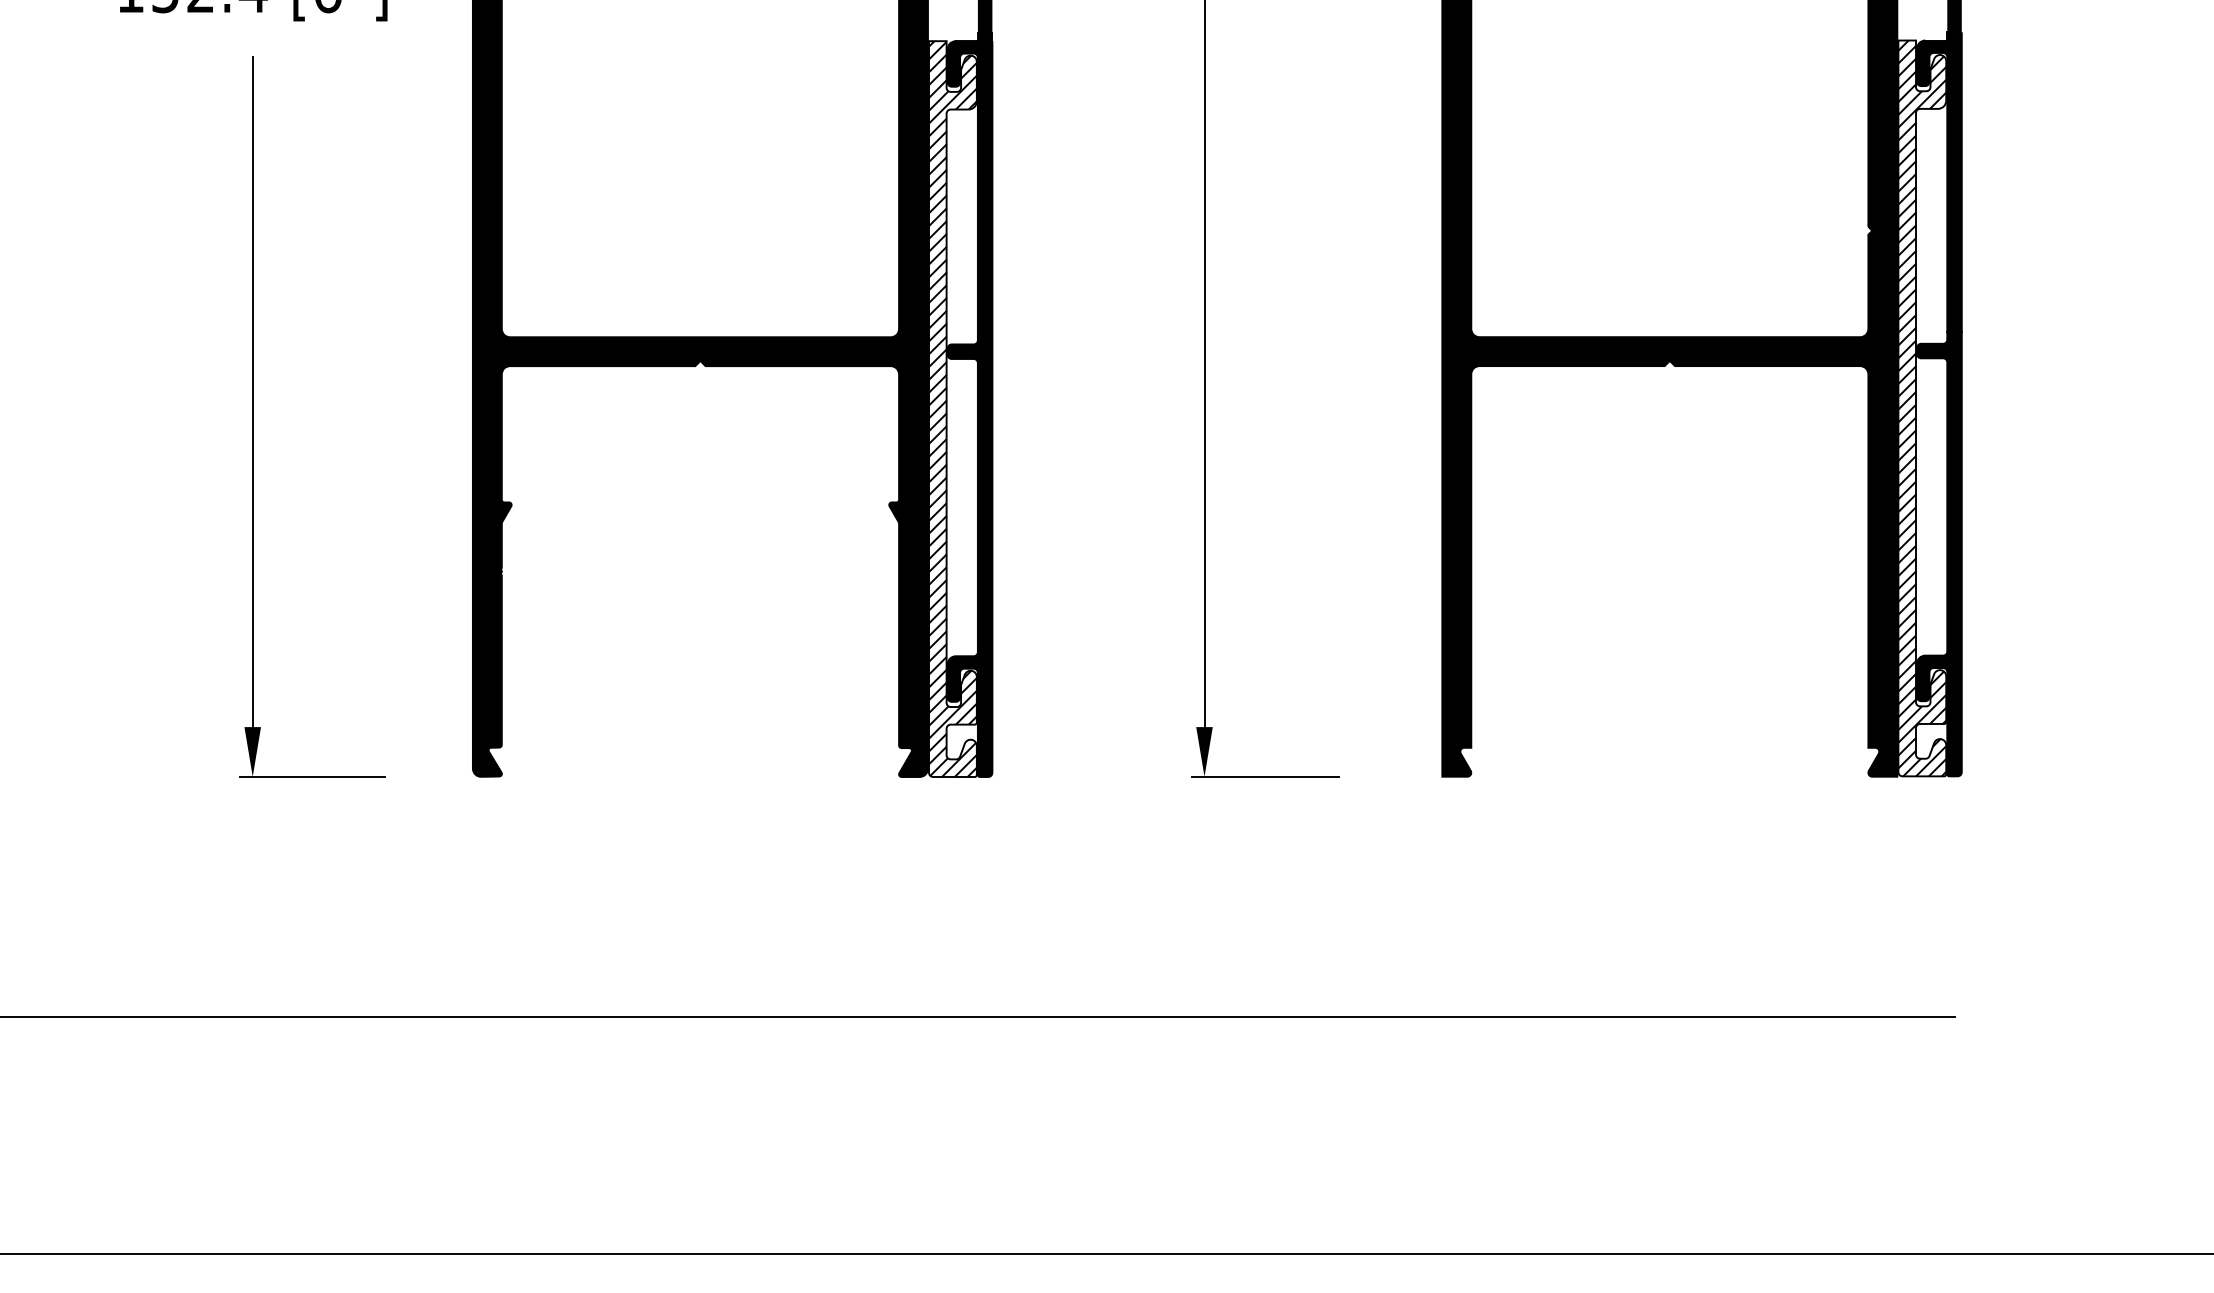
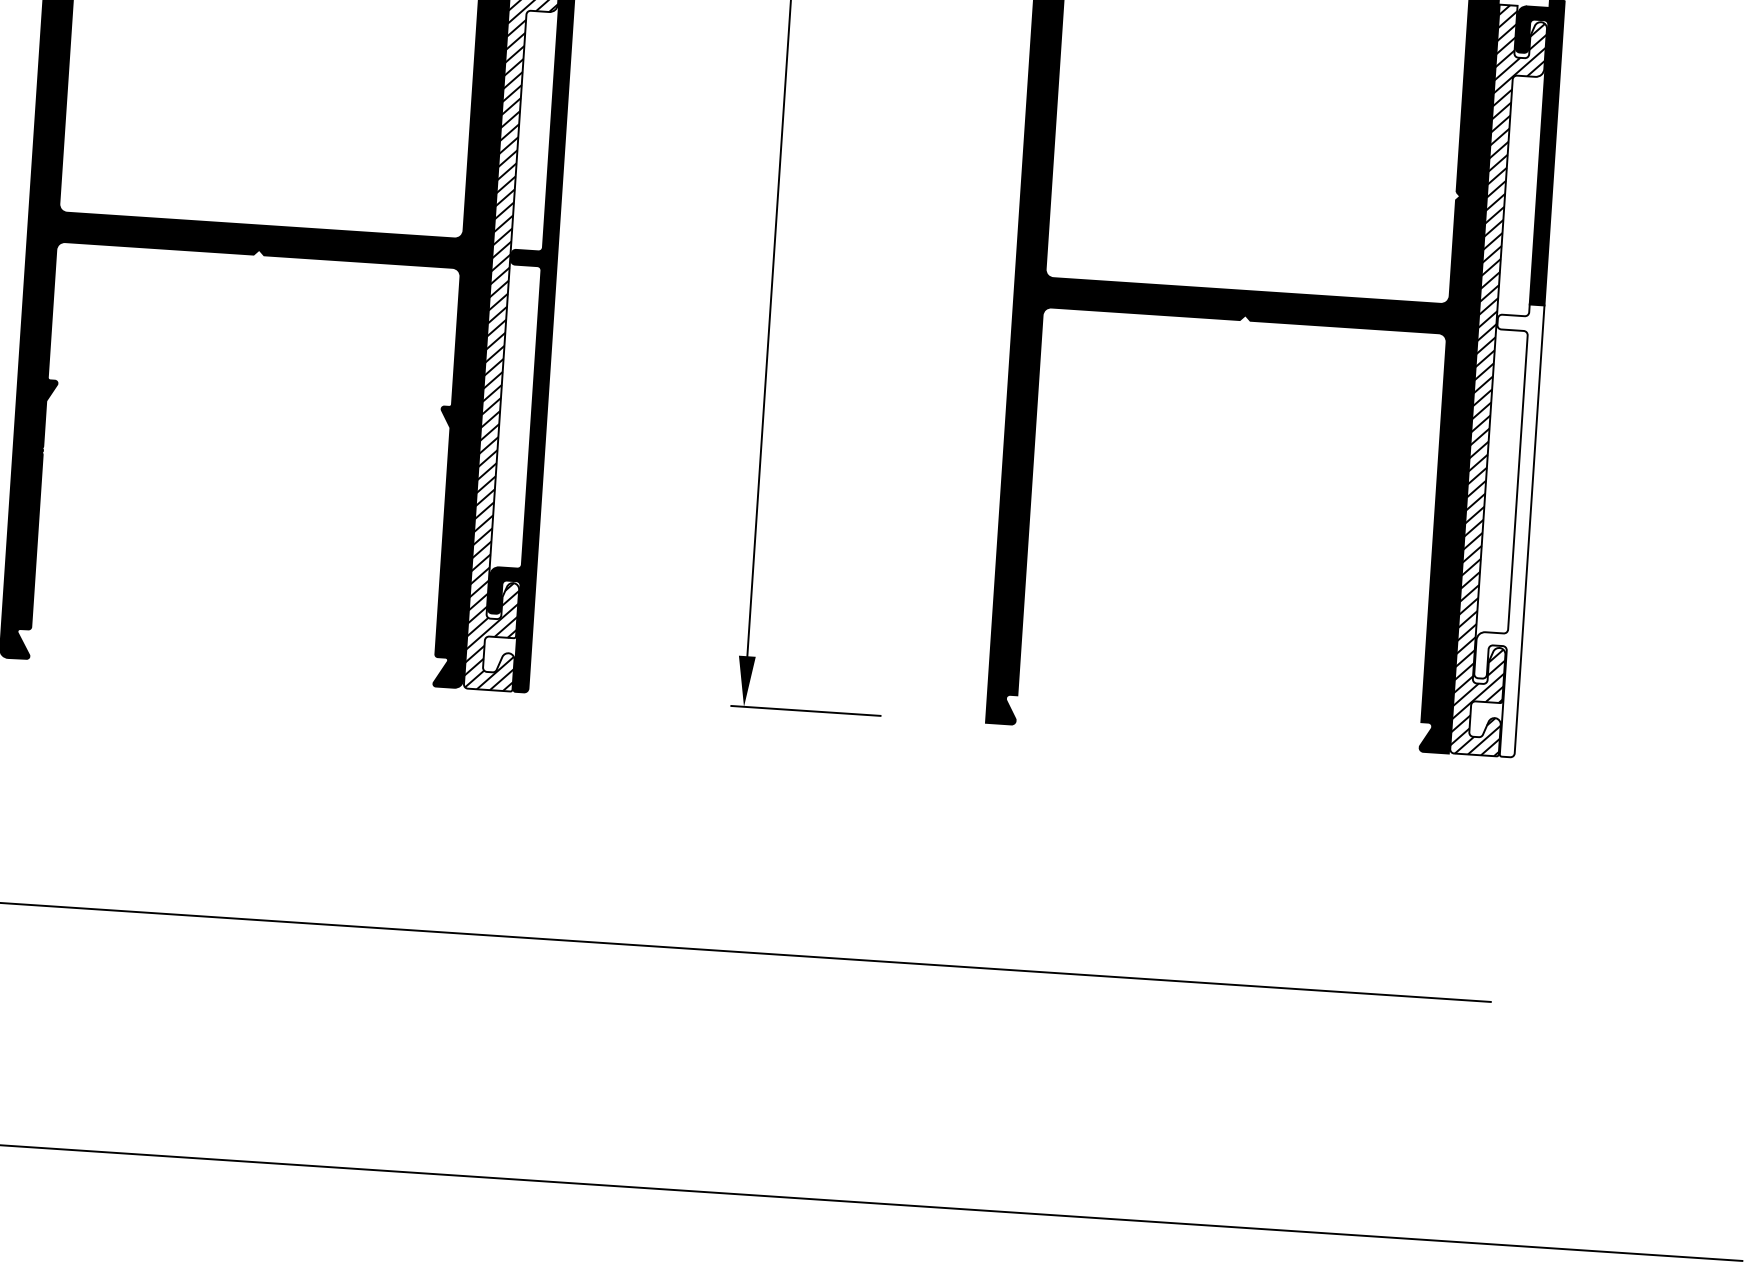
fill: (1939, 554) -> (1506, 530), removed

